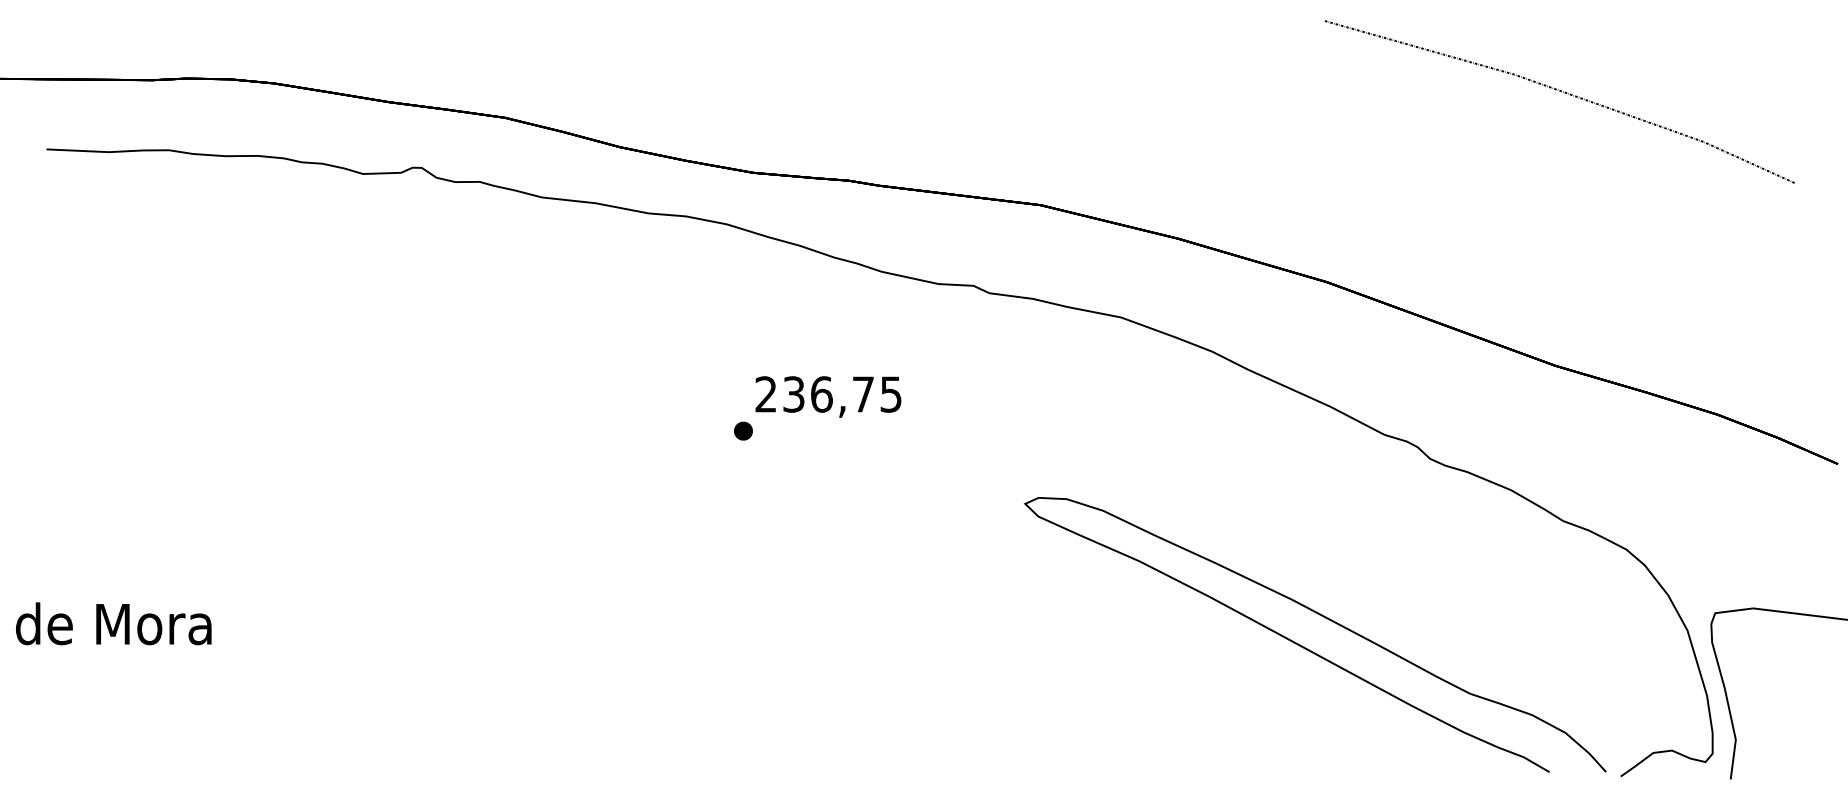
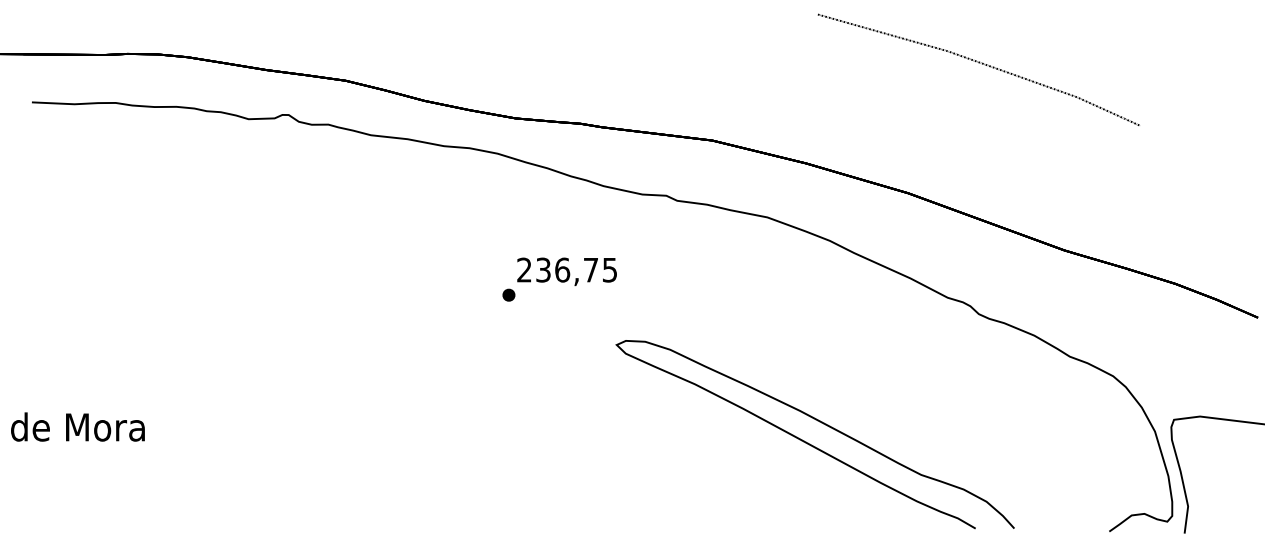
curve: (1559, 92) -> (978, 63), moved
curve: (1305, 646) -> (808, 442), moved

